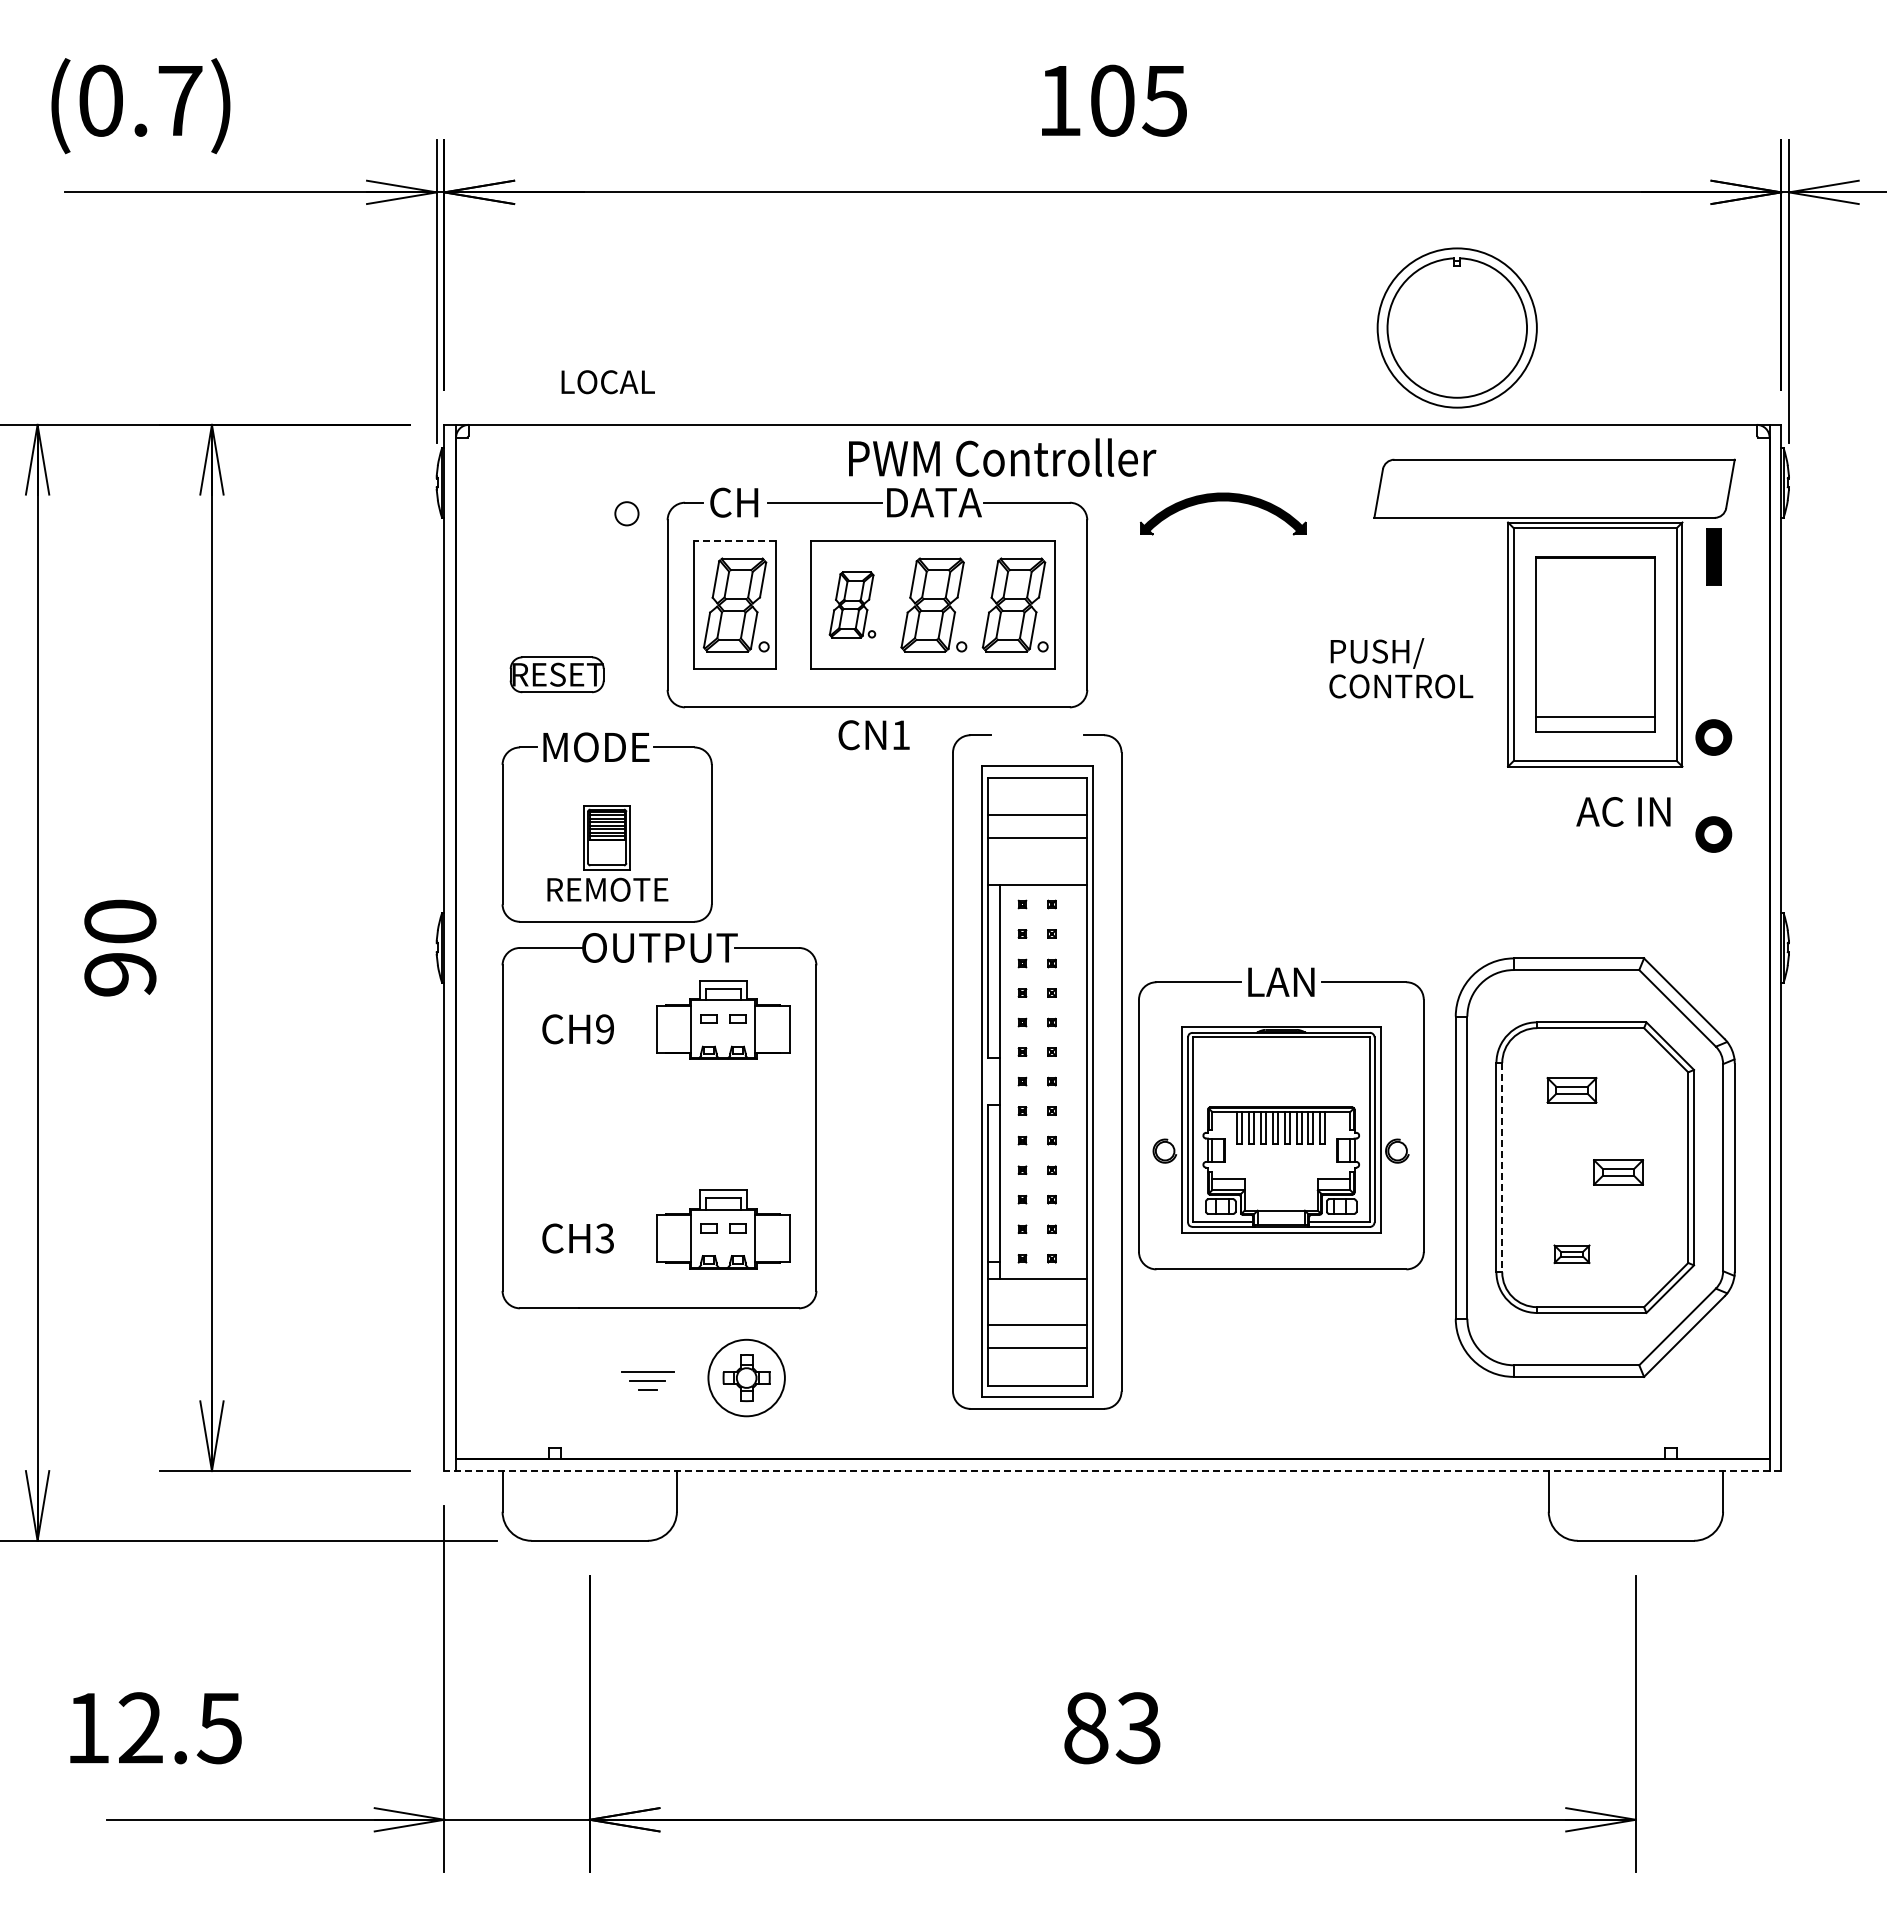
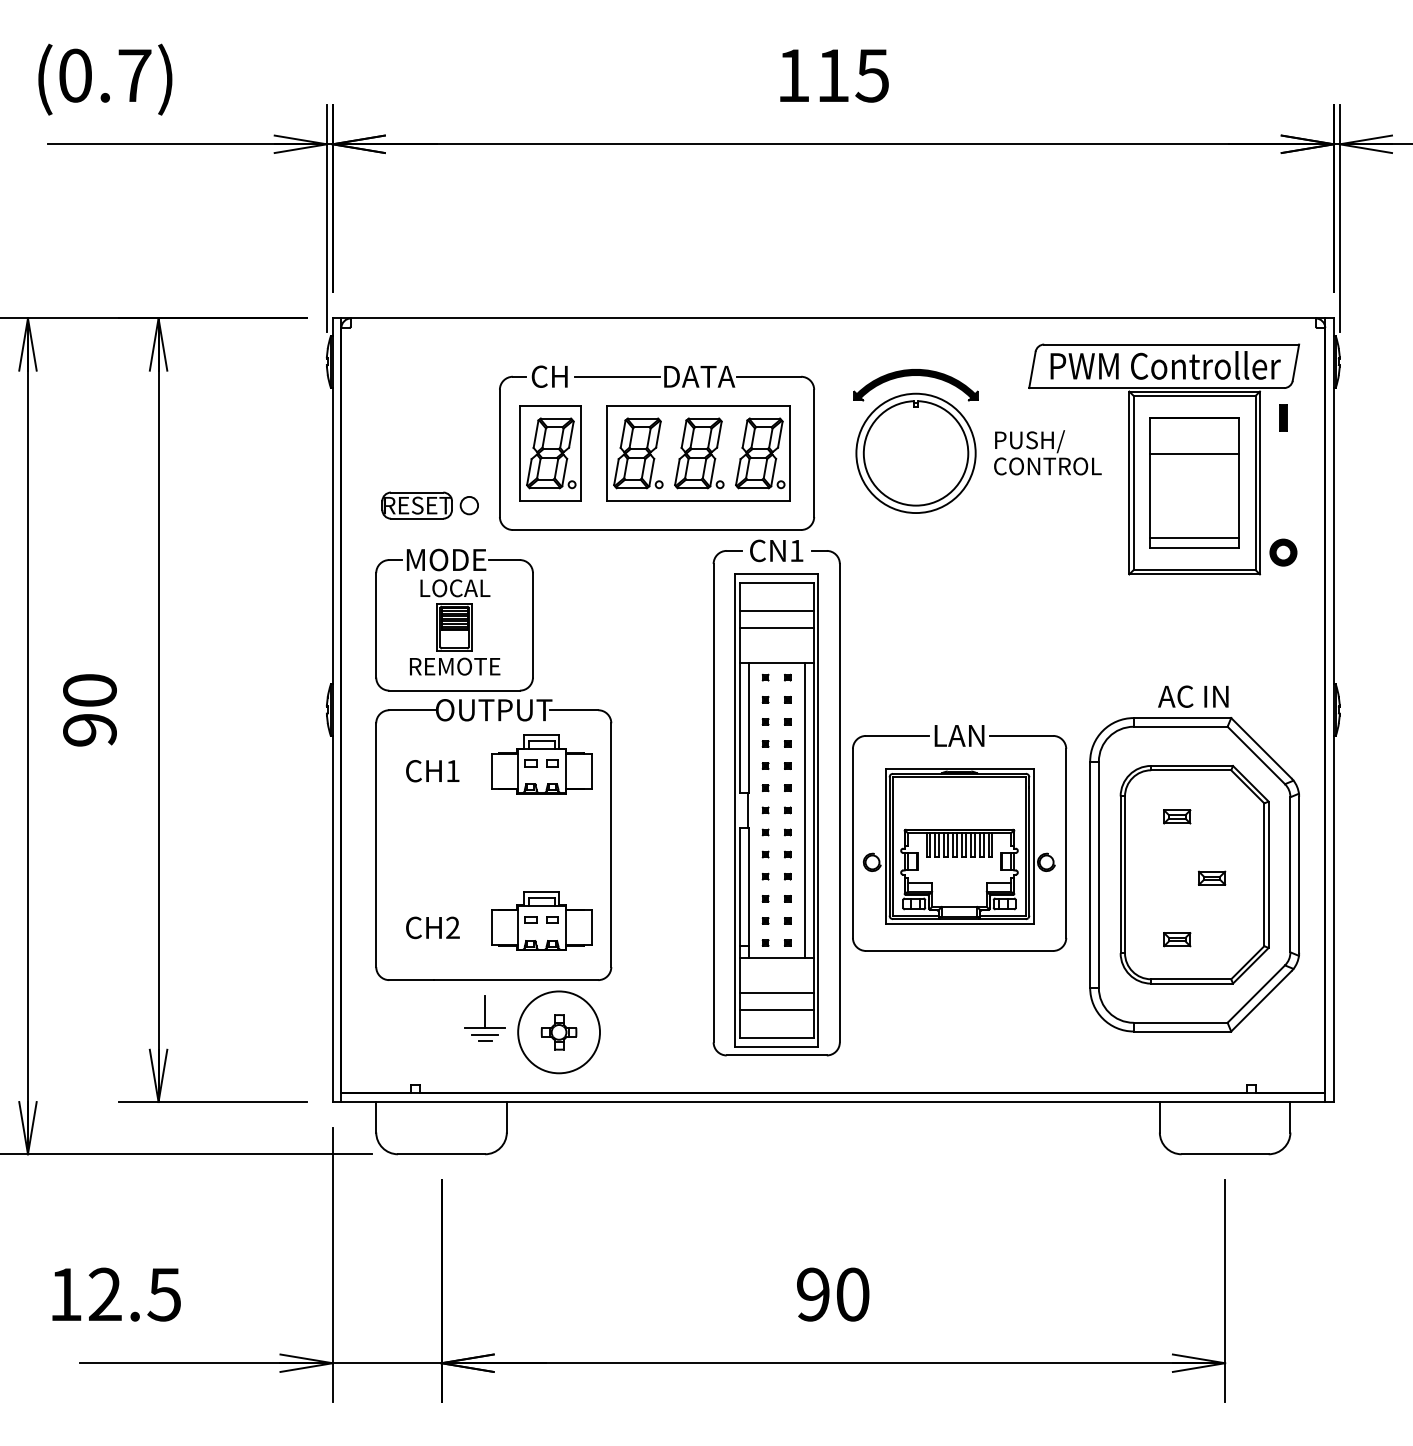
text: (1112, 100) -> (833, 75), 105 -> 115
part: (1456, 327) -> (915, 452), moved
text: (607, 382) -> (454, 588), moved
text: (1002, 457) -> (1165, 365), moved
circle: (626, 513) -> (469, 505), moved
line: (735, 541) -> (550, 405), dashed -> solid
part: (1713, 557) -> (1283, 417), size x0.62
part: (852, 604) -> (638, 452), size x1.43
line: (1594, 605) -> (1194, 453), added
text: (1401, 668) -> (1048, 452), moved
text: (873, 735) -> (776, 551), moved
text: (1623, 811) -> (1193, 696), moved
part: (1713, 834) -> (1283, 625), removed
text: (604, 1029) -> (452, 771), CH9 -> CH1
line: (1074, 1081) -> (804, 810), added
part: (1571, 1090) -> (1176, 816), size x0.71
line: (1502, 1167) -> (1125, 874), dashed -> solid
part: (1618, 1171) -> (1212, 877), size x0.71
text: (604, 1238) -> (452, 927), CH3 -> CH2
line: (647, 1350) -> (484, 1011), added
circle: (746, 1377) -> (558, 1031), size x1.43
line: (1112, 1471) -> (833, 1102), dashed -> solid
text: (1112, 1728) -> (833, 1294), 83 -> 90

